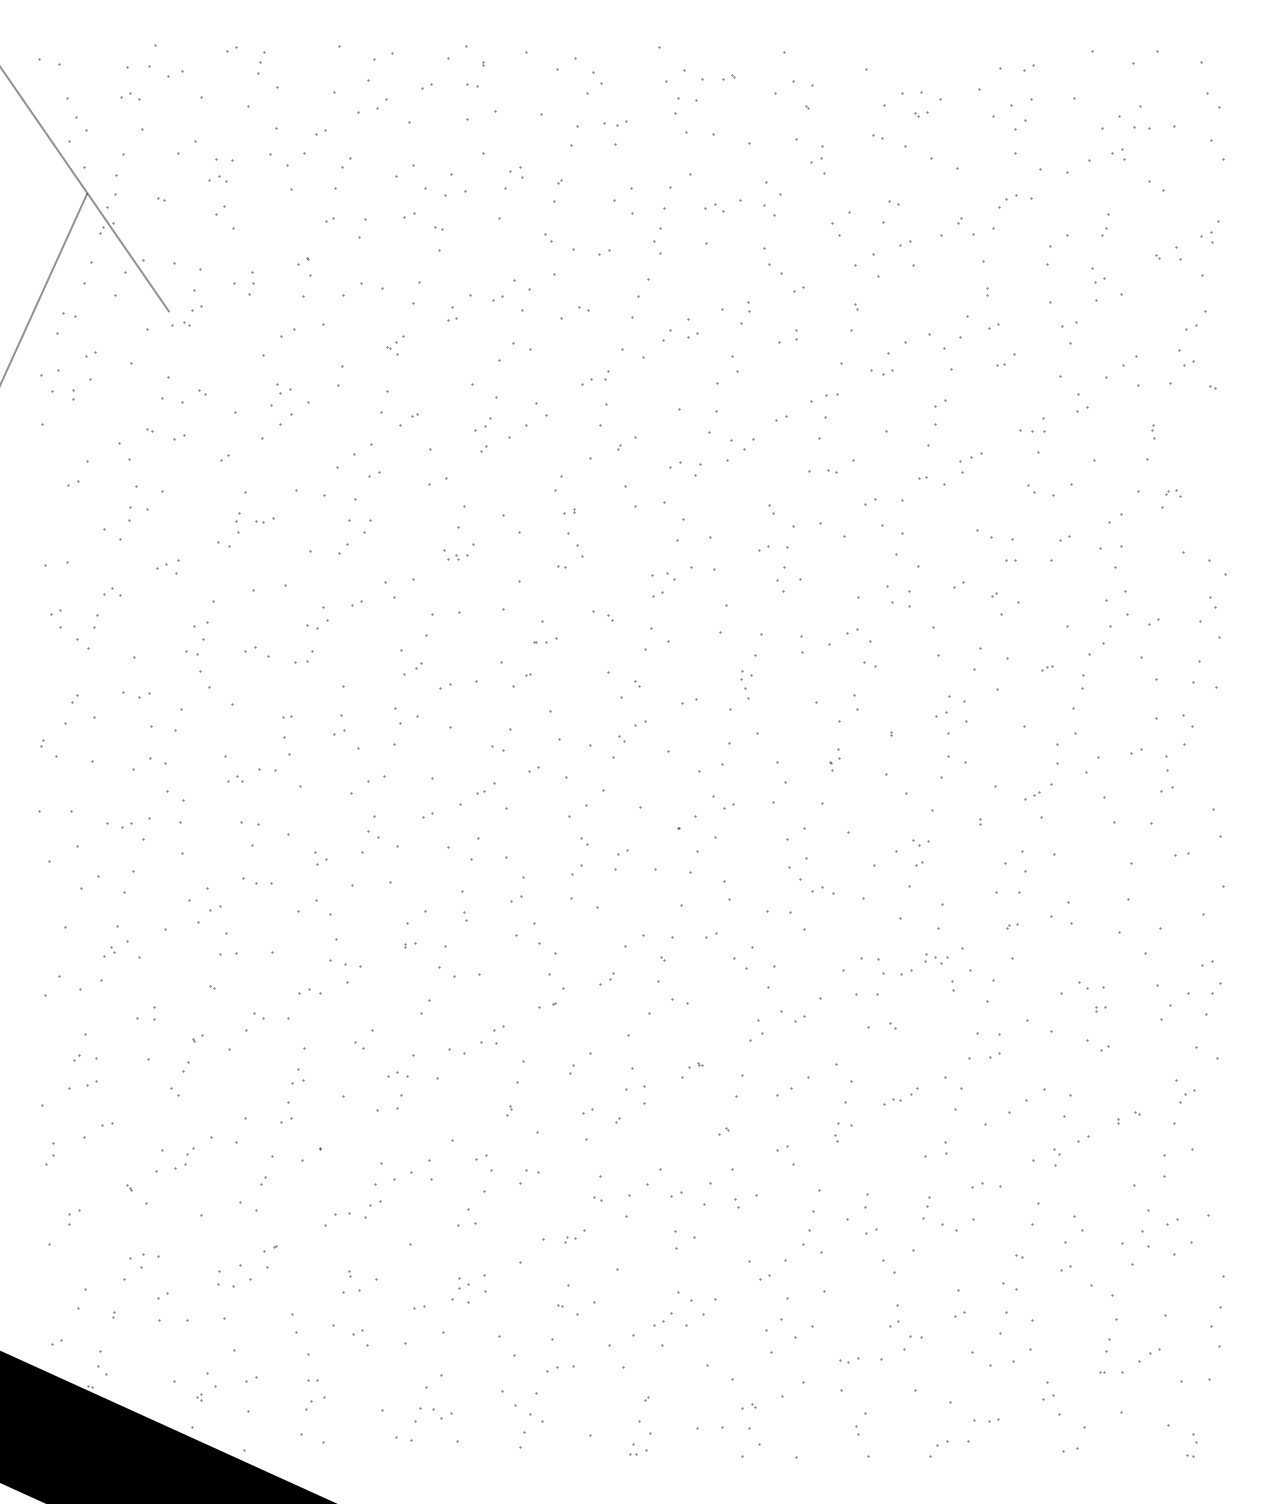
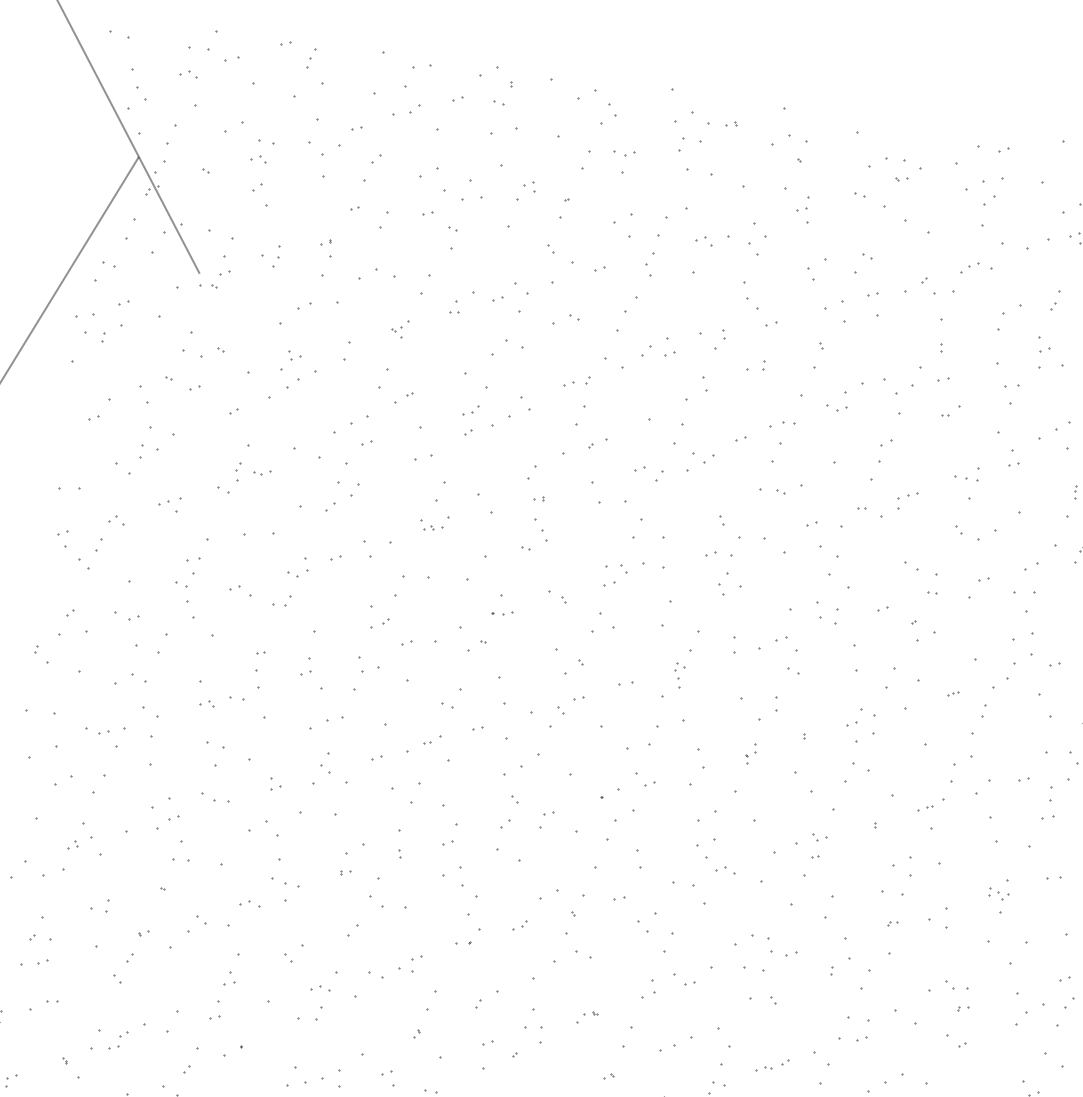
part: (936, 958) -> (999, 894), moved

